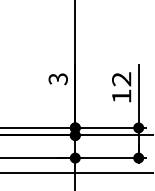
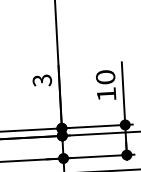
text: (121, 79) -> (105, 77), 12 -> 10

